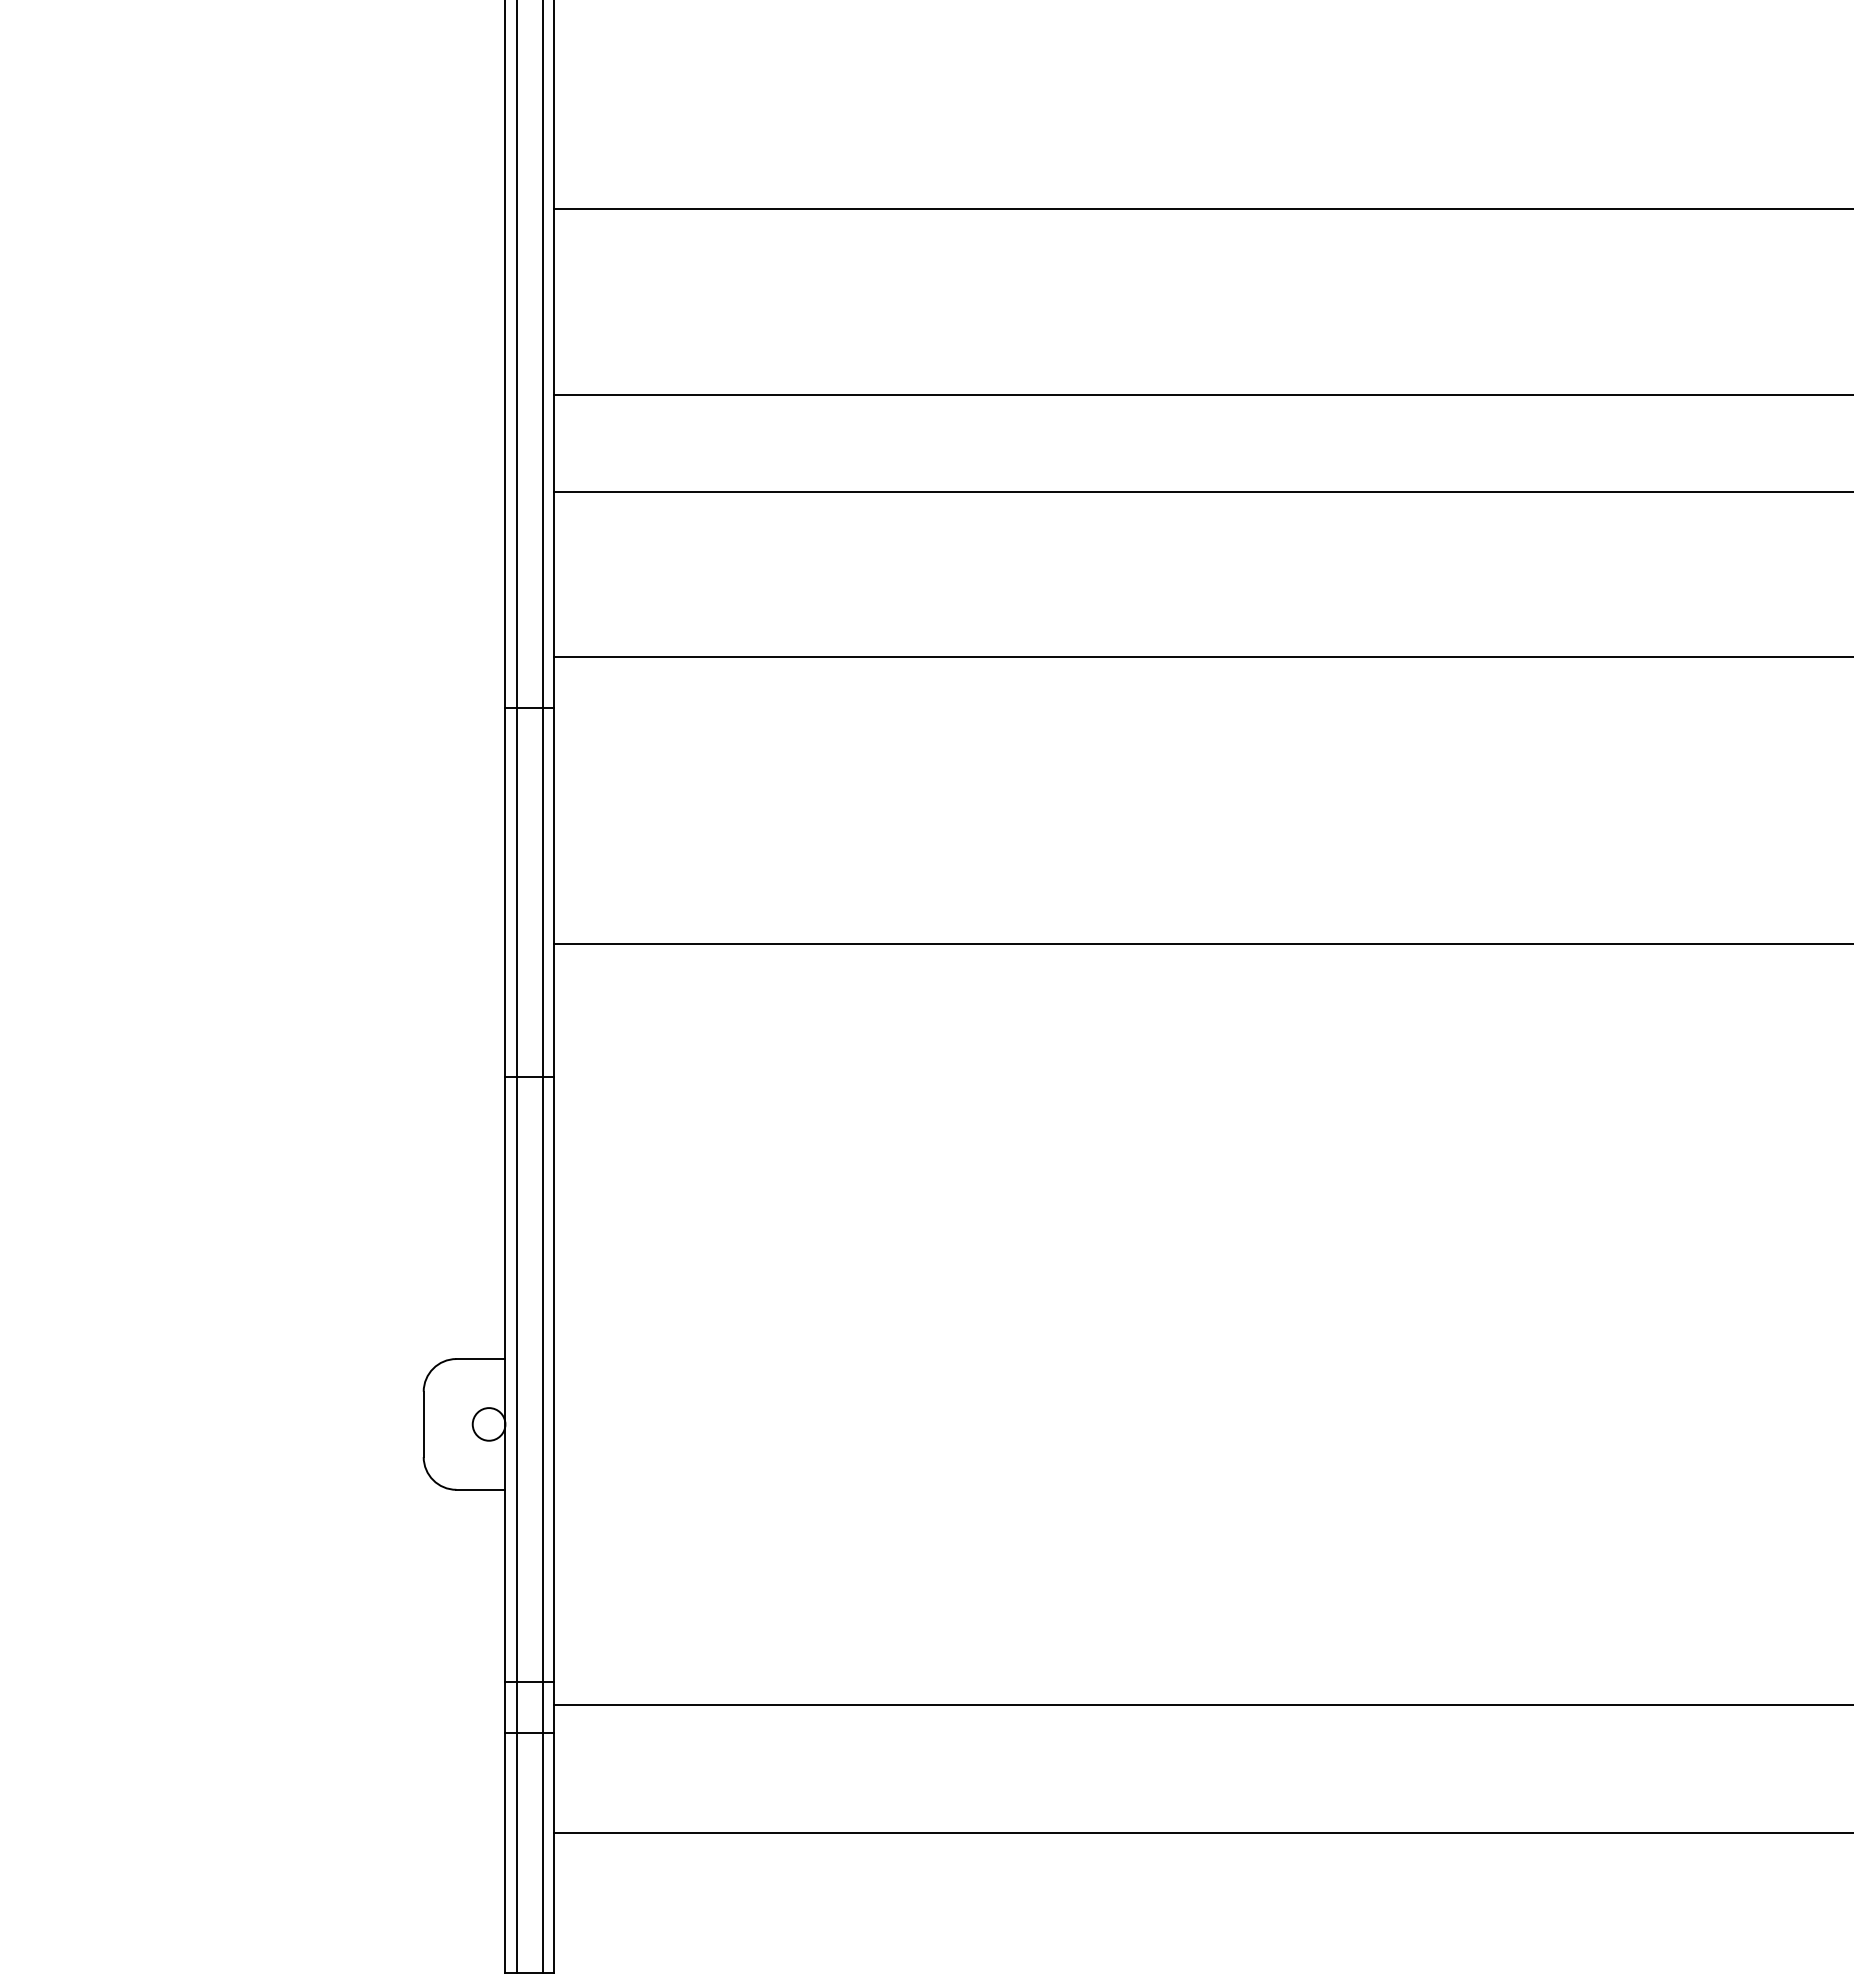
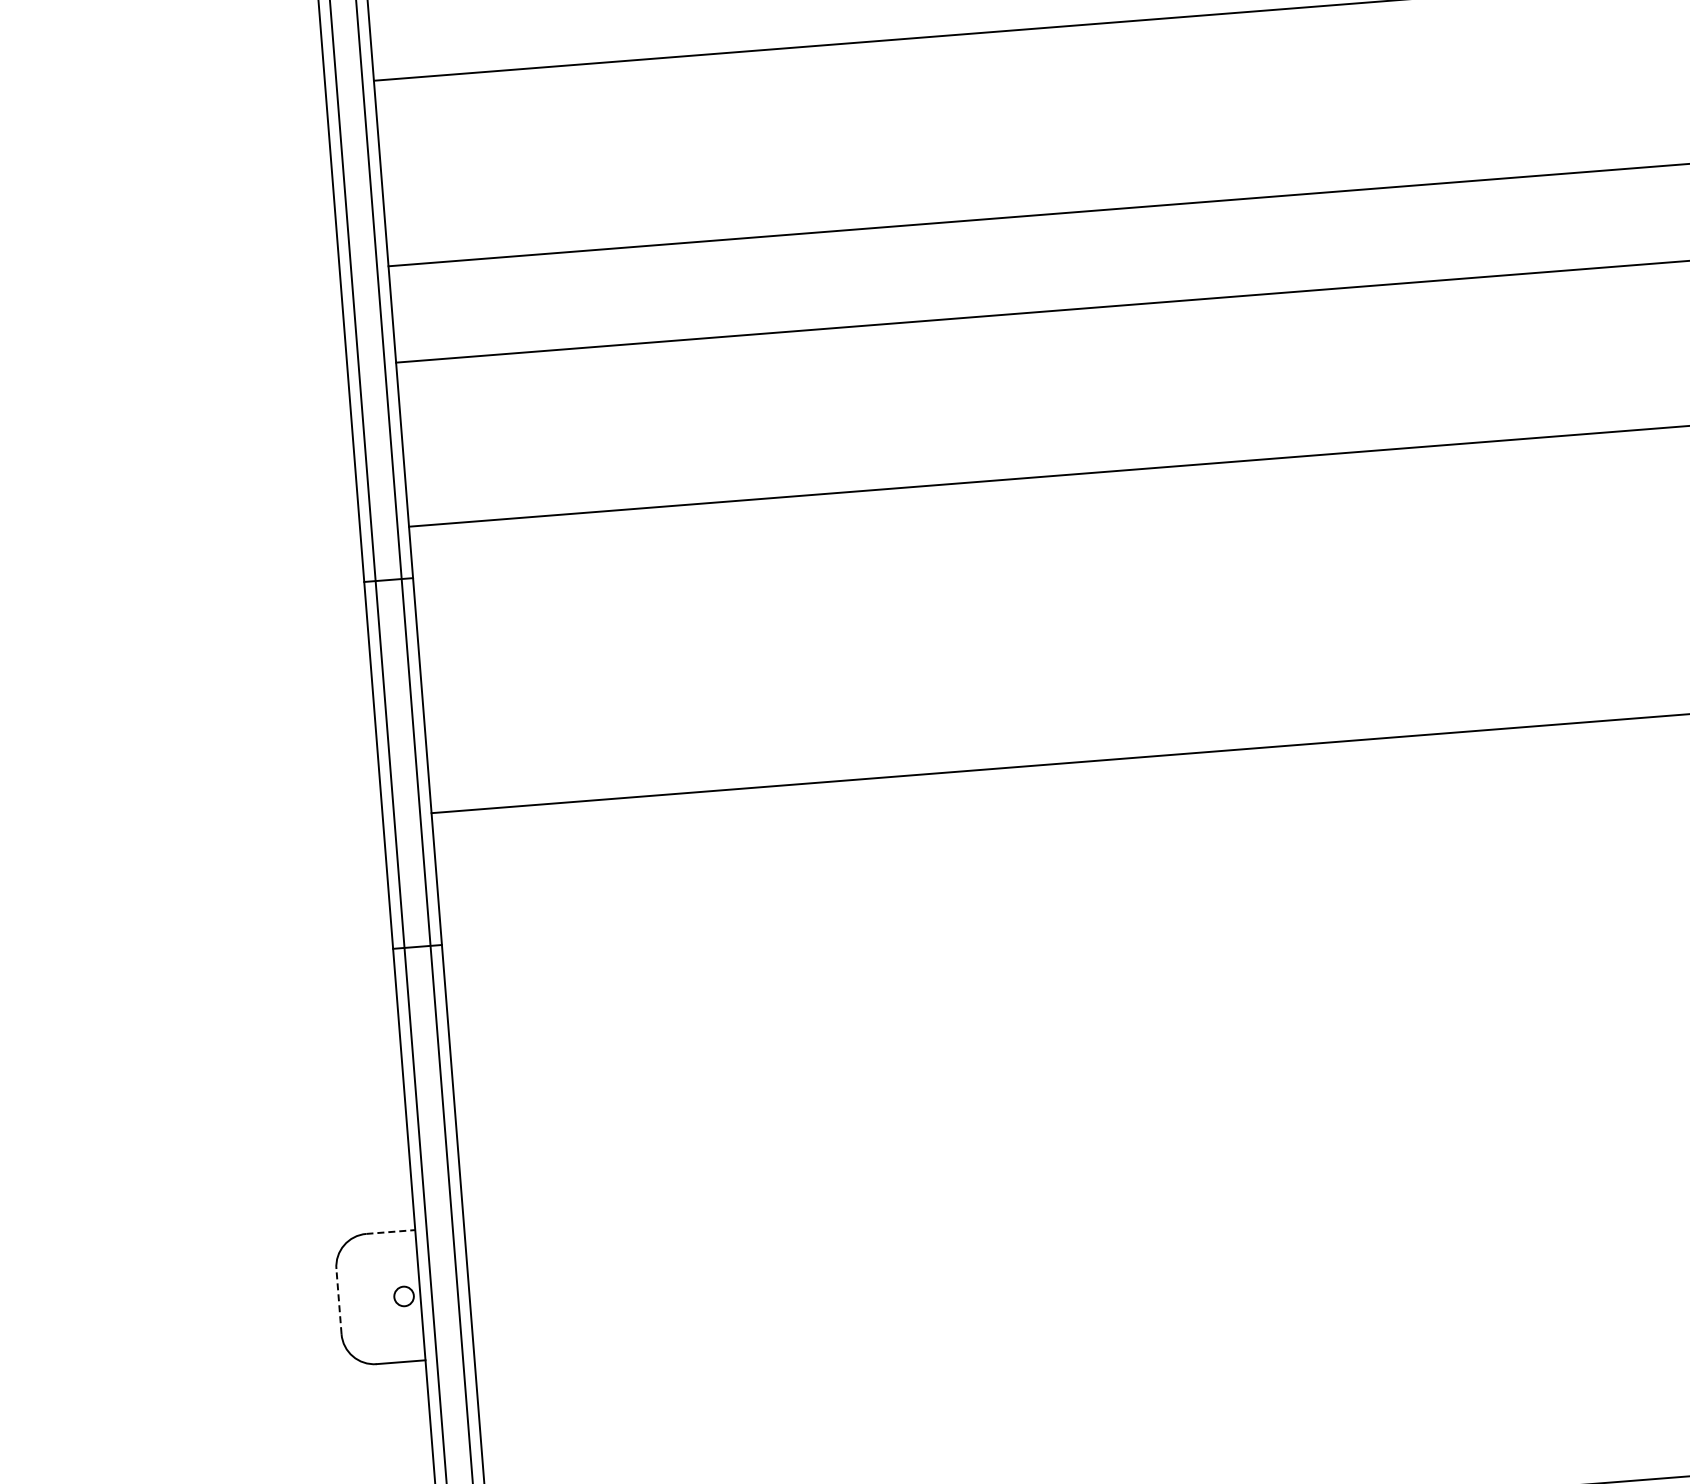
line: (480, 1359) -> (390, 1232), solid -> dashed
line: (423, 1424) -> (338, 1301), solid -> dashed
circle: (488, 1424) -> (403, 1296), size x0.6

